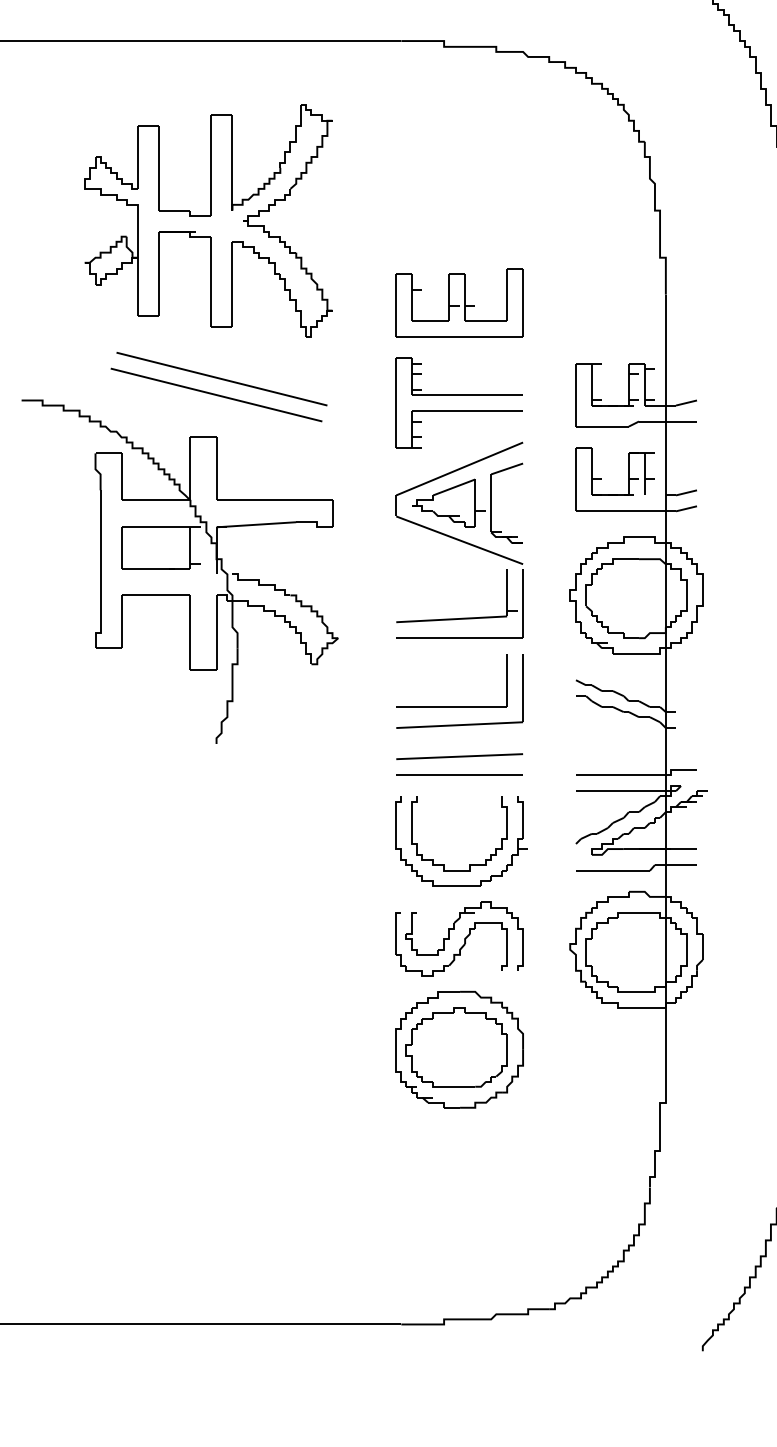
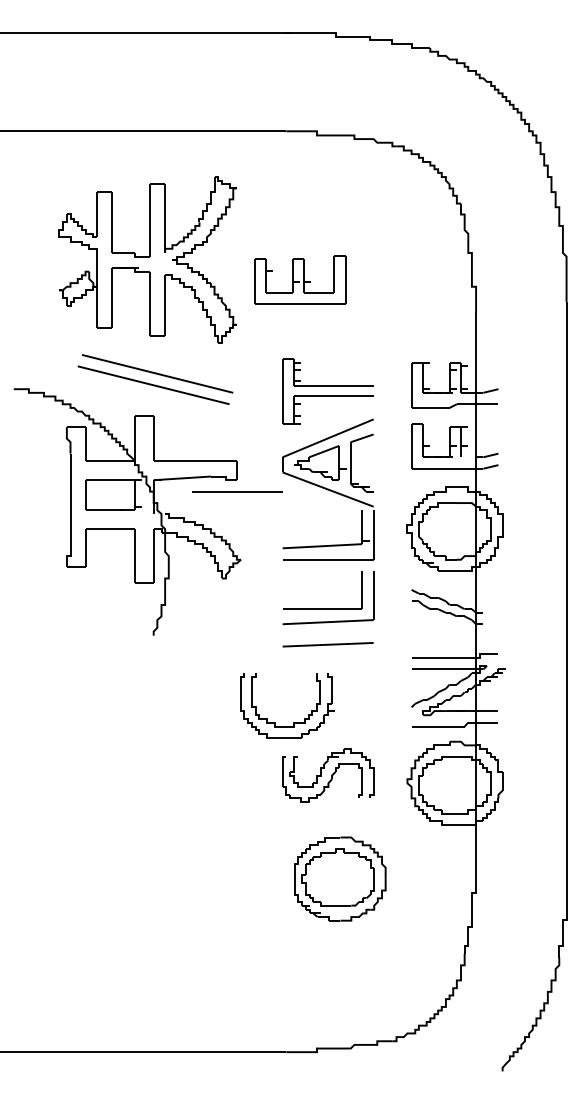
part: (460, 301) -> (300, 279), moved
line: (460, 774) -> (237, 491), moved
part: (469, 865) -> (293, 722), moved
part: (460, 1048) -> (340, 878), moved

